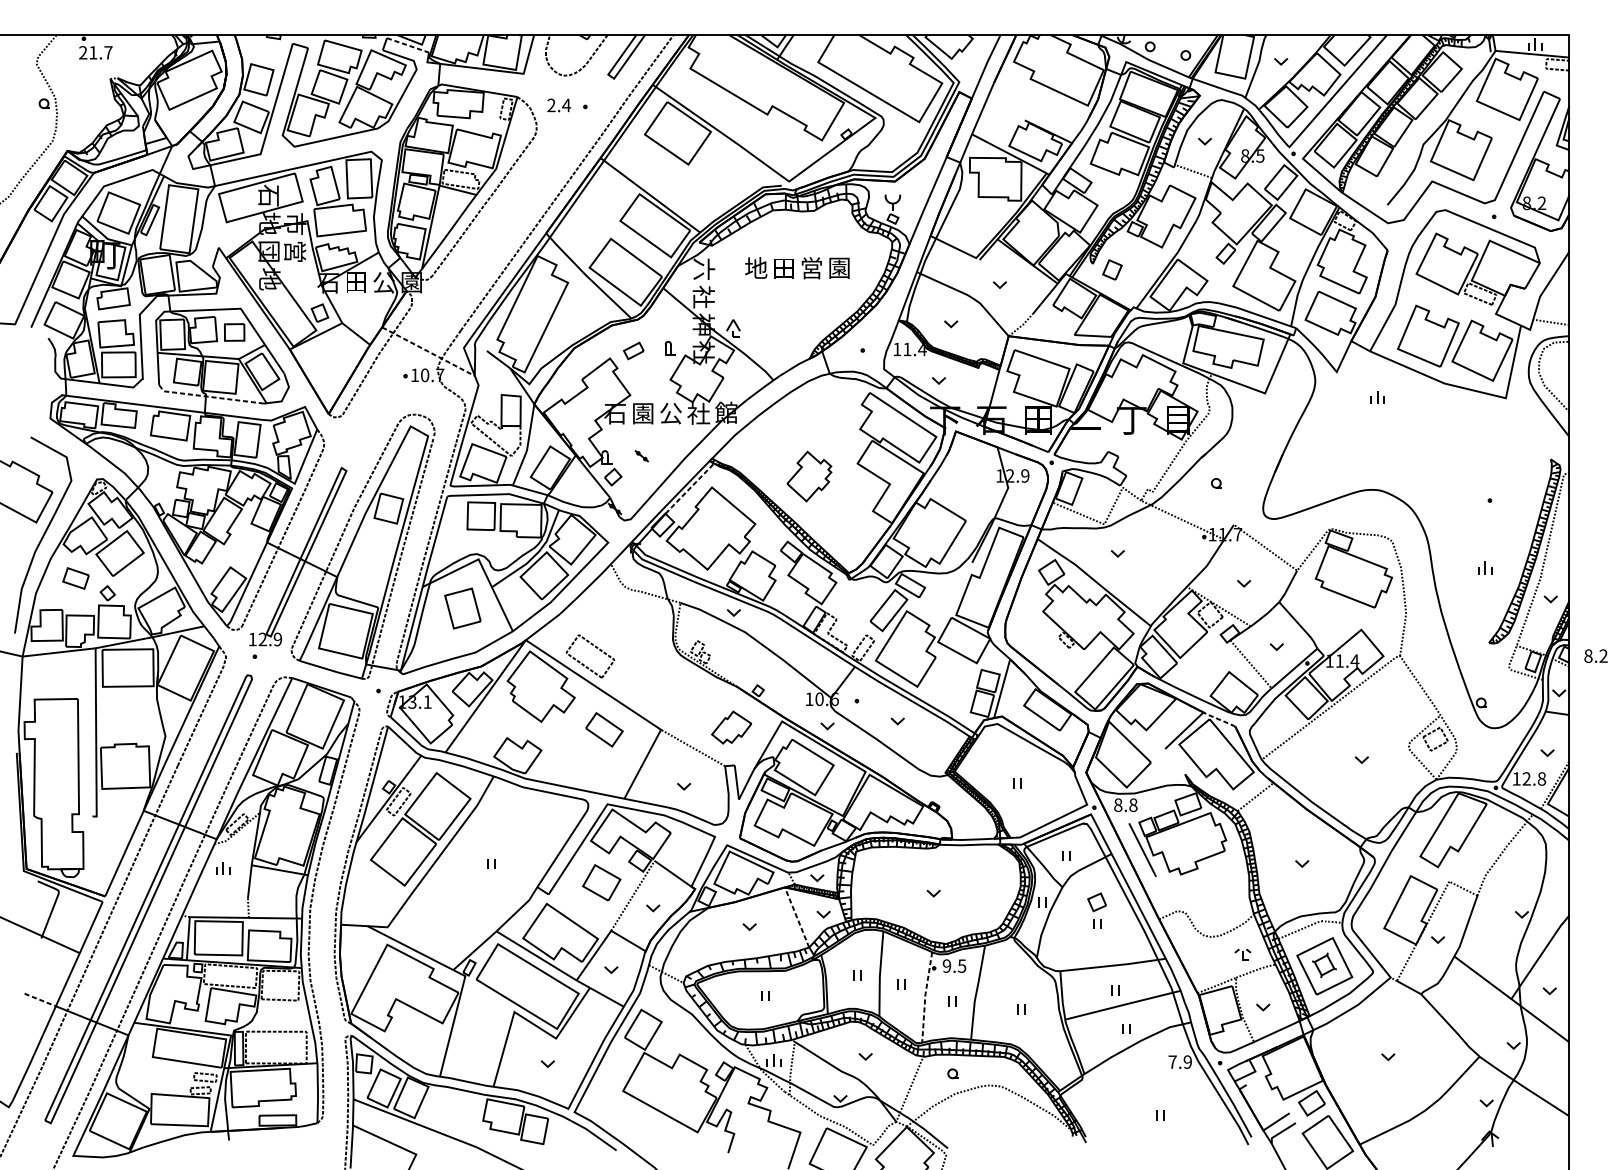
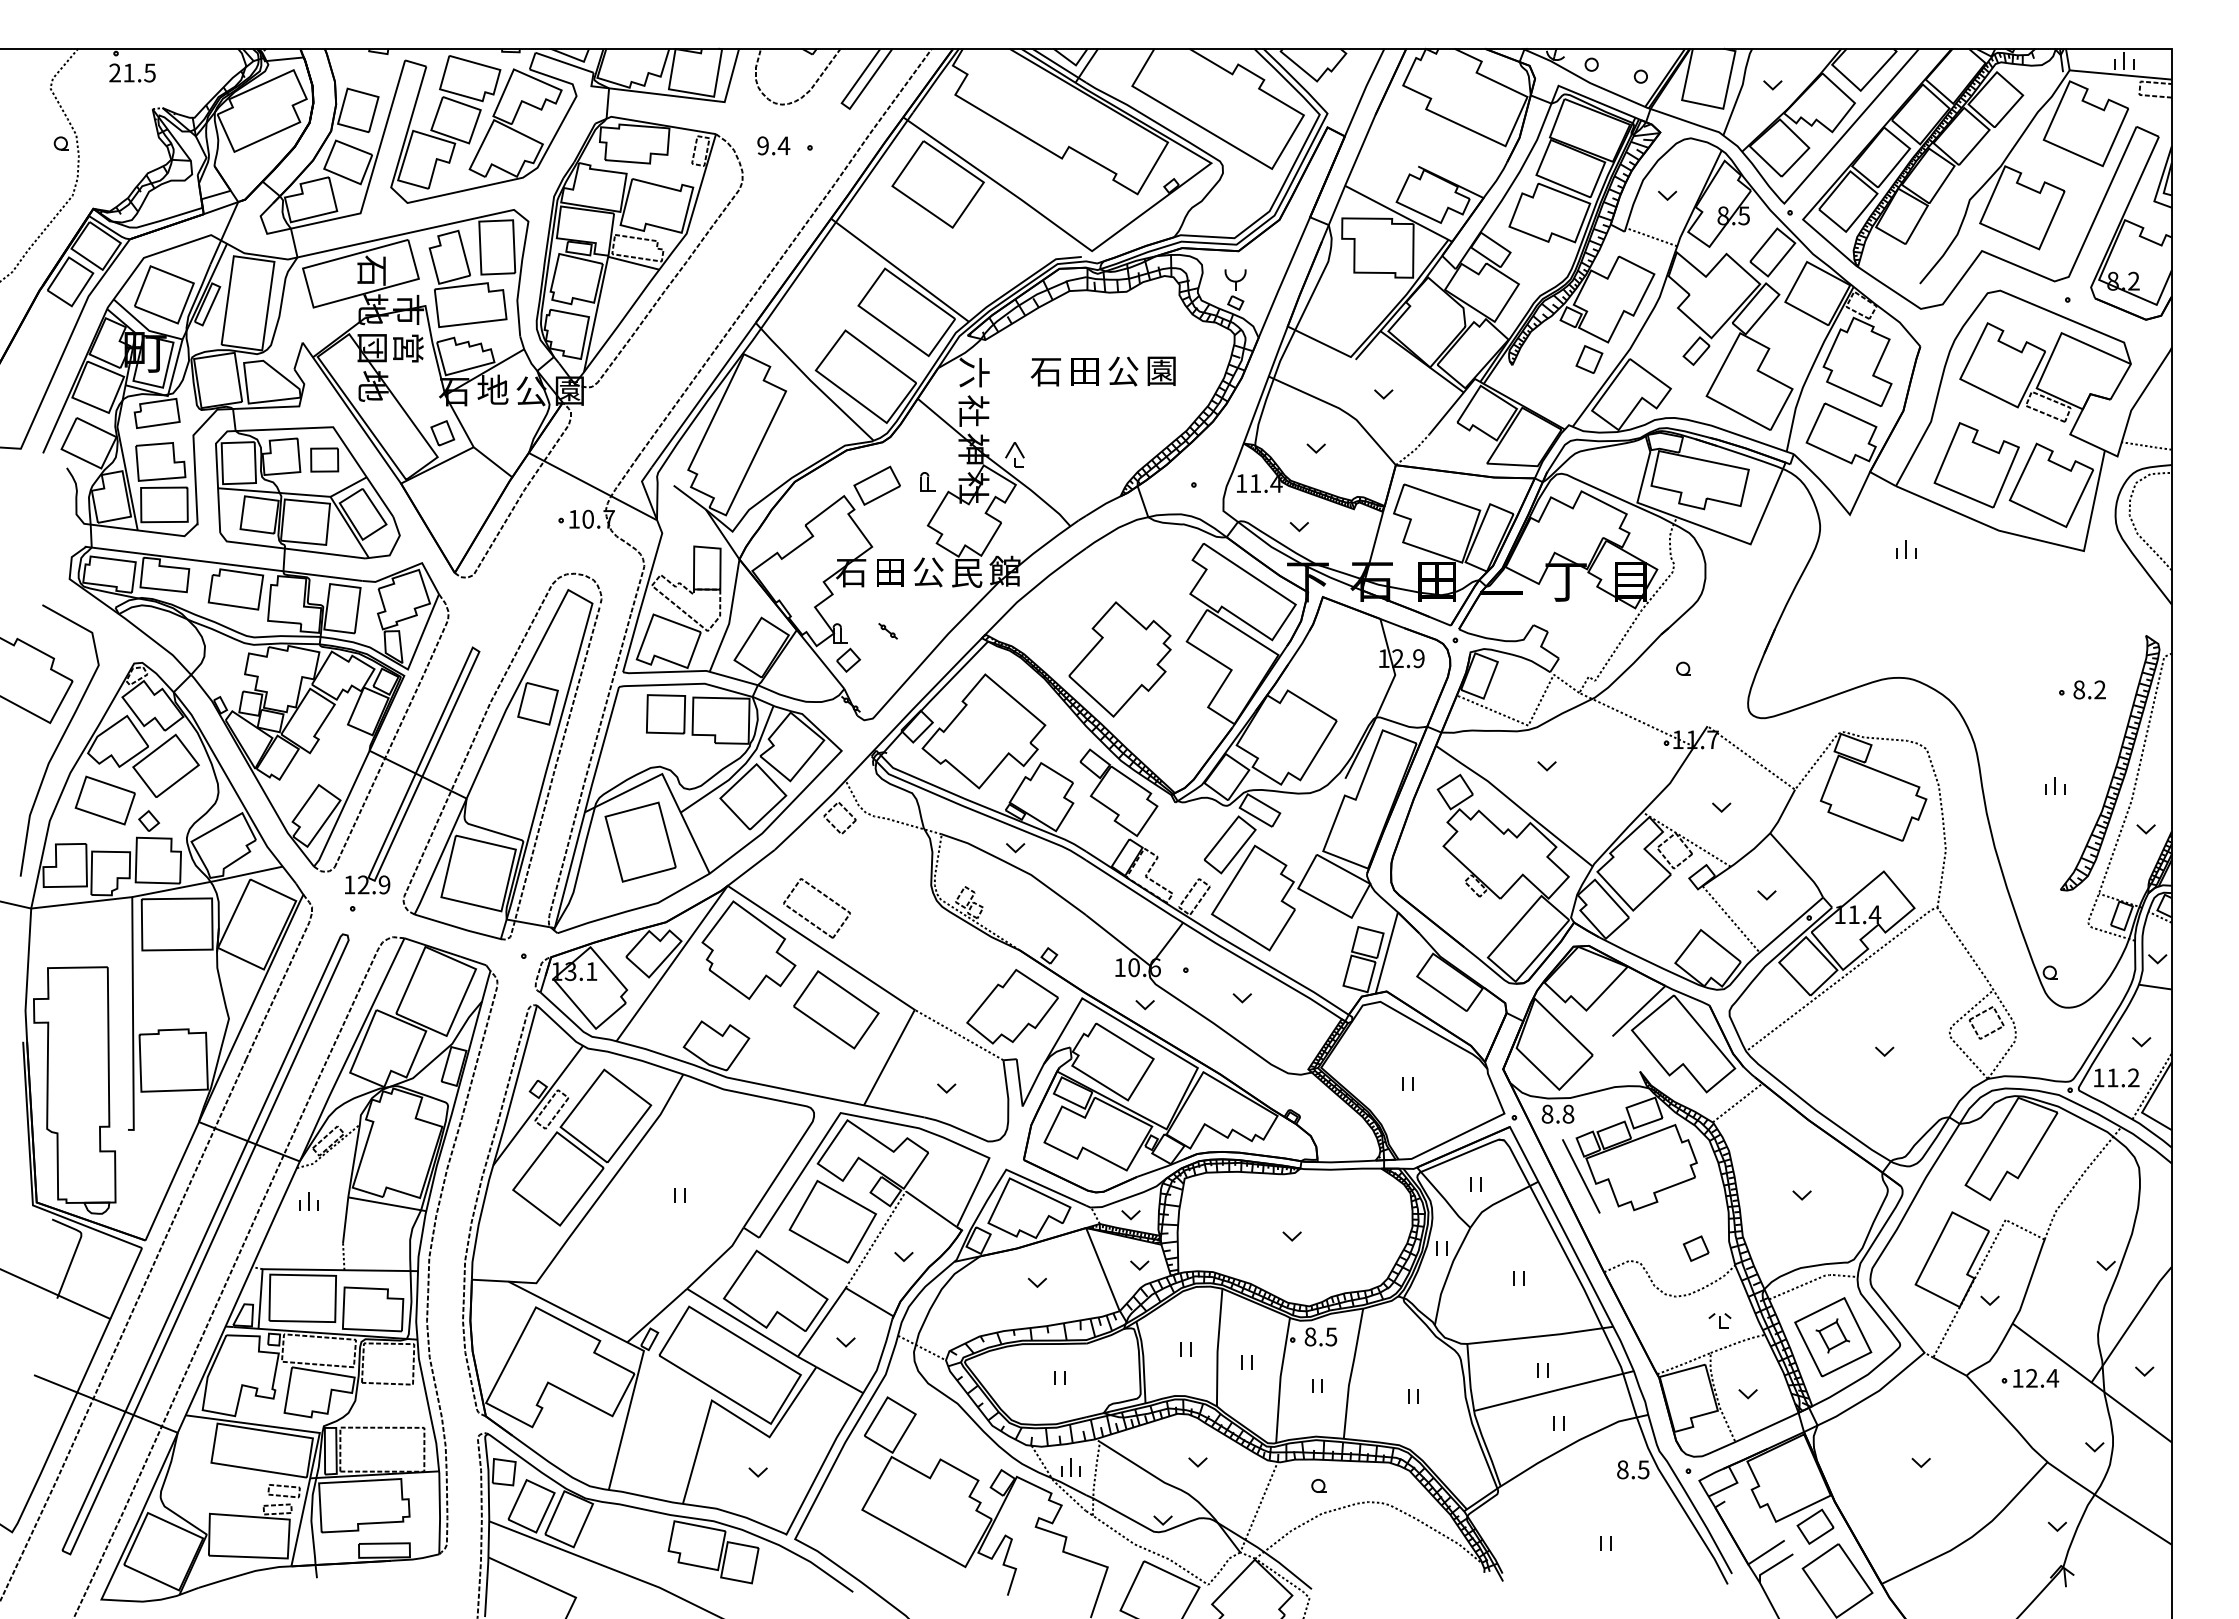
line: (407, 45) -> (564, 62), dashed -> solid
text: (108, 52) -> (149, 72), 21.7 -> 21.5
text: (551, 105) -> (762, 145), 2.4 -> 9.4
text: (755, 267) -> (1045, 370), 地 -> 石
text: (811, 267) -> (1123, 370), 営 -> 公
part: (1112, 269) -> (1589, 359), moved
text: (355, 281) -> (492, 389), 田 -> 地
part: (633, 350) -> (876, 485), size x1.67
line: (428, 351) -> (593, 486), dashed -> solid
line: (208, 397) -> (288, 549), dashed -> solid
text: (643, 413) -> (890, 572), 園 -> 田
text: (698, 413) -> (966, 572), 社 -> 民
part: (809, 476) -> (1119, 659), size x1.67
line: (689, 488) -> (954, 676), dashed -> solid
part: (75, 578) -> (104, 800), size x1.67
part: (602, 595) -> (833, 824), added
part: (462, 608) -> (640, 841), size x1.43
text: (1595, 655) -> (2089, 689), moved
line: (1219, 719) -> (1687, 995), dashed -> solid
part: (731, 727) -> (1012, 1006), size x1.67
part: (604, 729) -> (836, 1009), size x1.67
text: (1534, 778) -> (2123, 1077), 12.8 -> 11.2
part: (601, 882) -> (832, 1221), size x1.67
part: (1096, 902) -> (1695, 1248), moved
line: (796, 917) -> (1102, 1269), dashed -> solid
text: (947, 965) -> (1310, 1336), 9.5 -> 8.5
part: (1467, 995) -> (2030, 1377), added
line: (925, 996) -> (1280, 1379), dashed -> solid
line: (40, 999) -> (56, 1383), dashed -> solid
text: (1180, 1061) -> (1633, 1469), 7.9 -> 8.5

